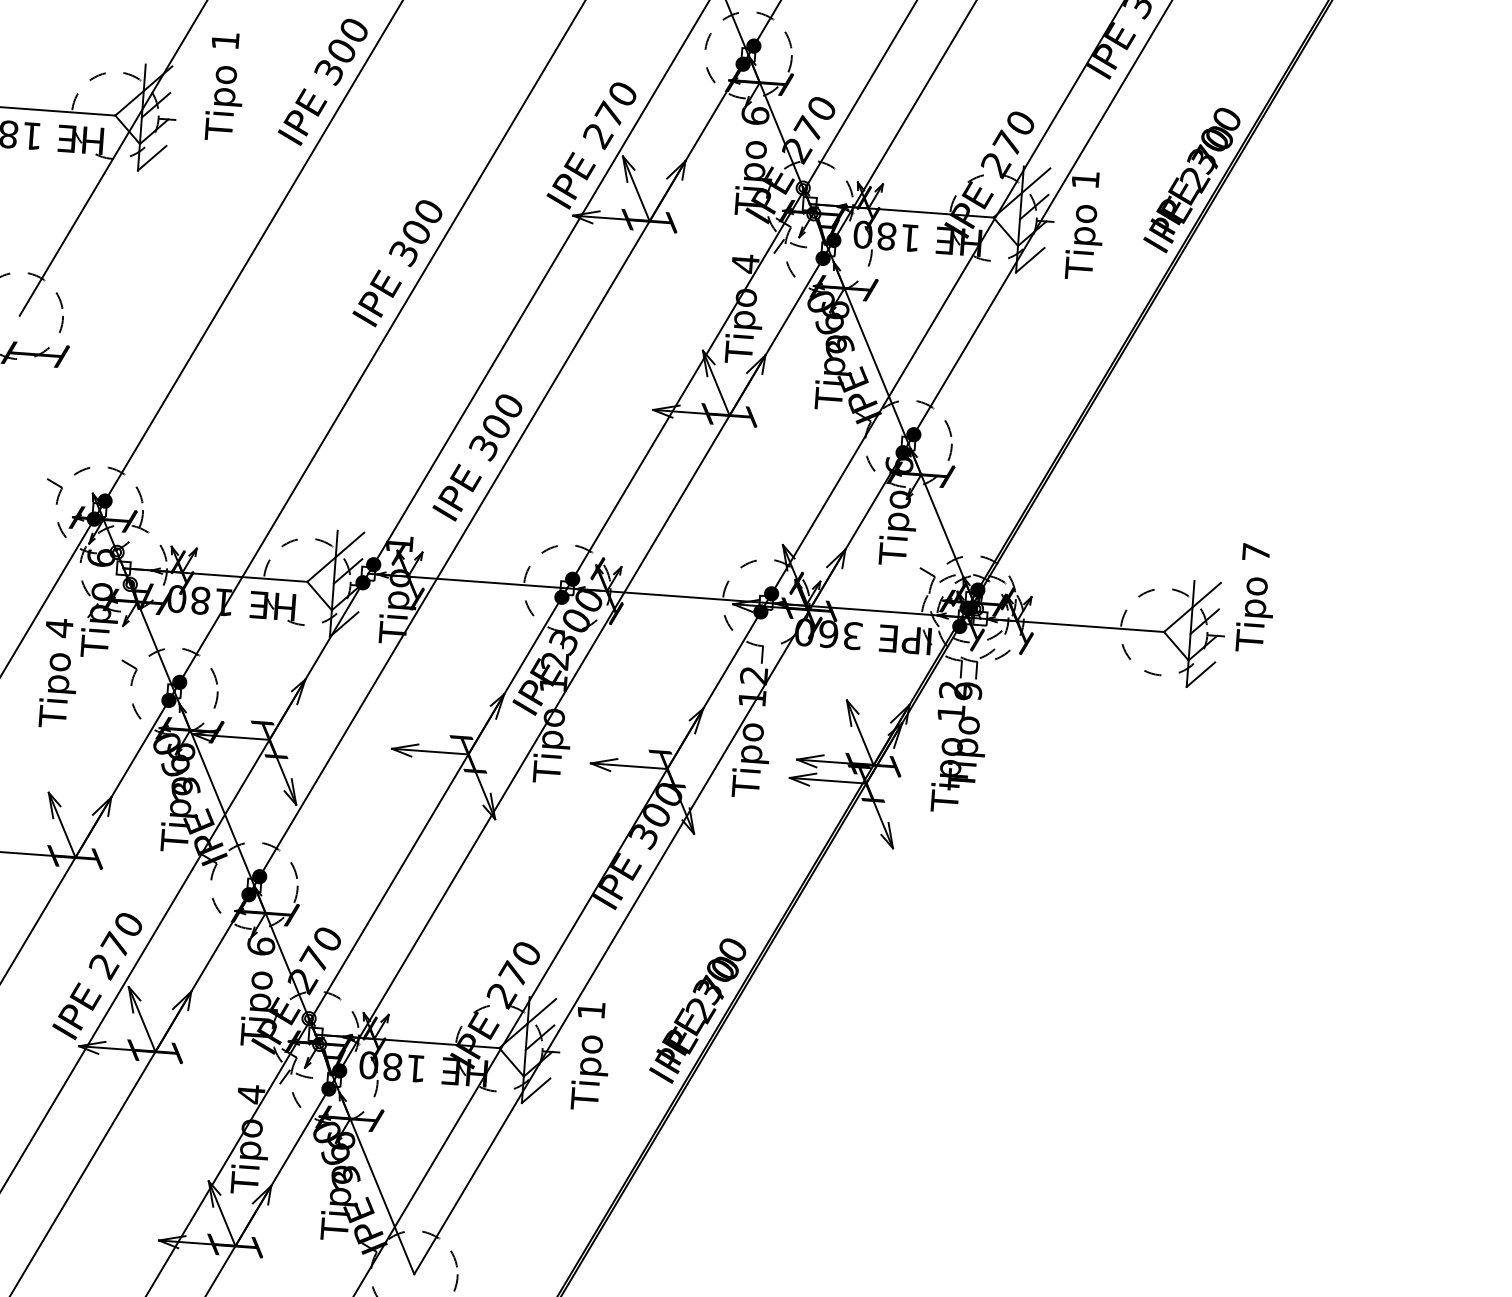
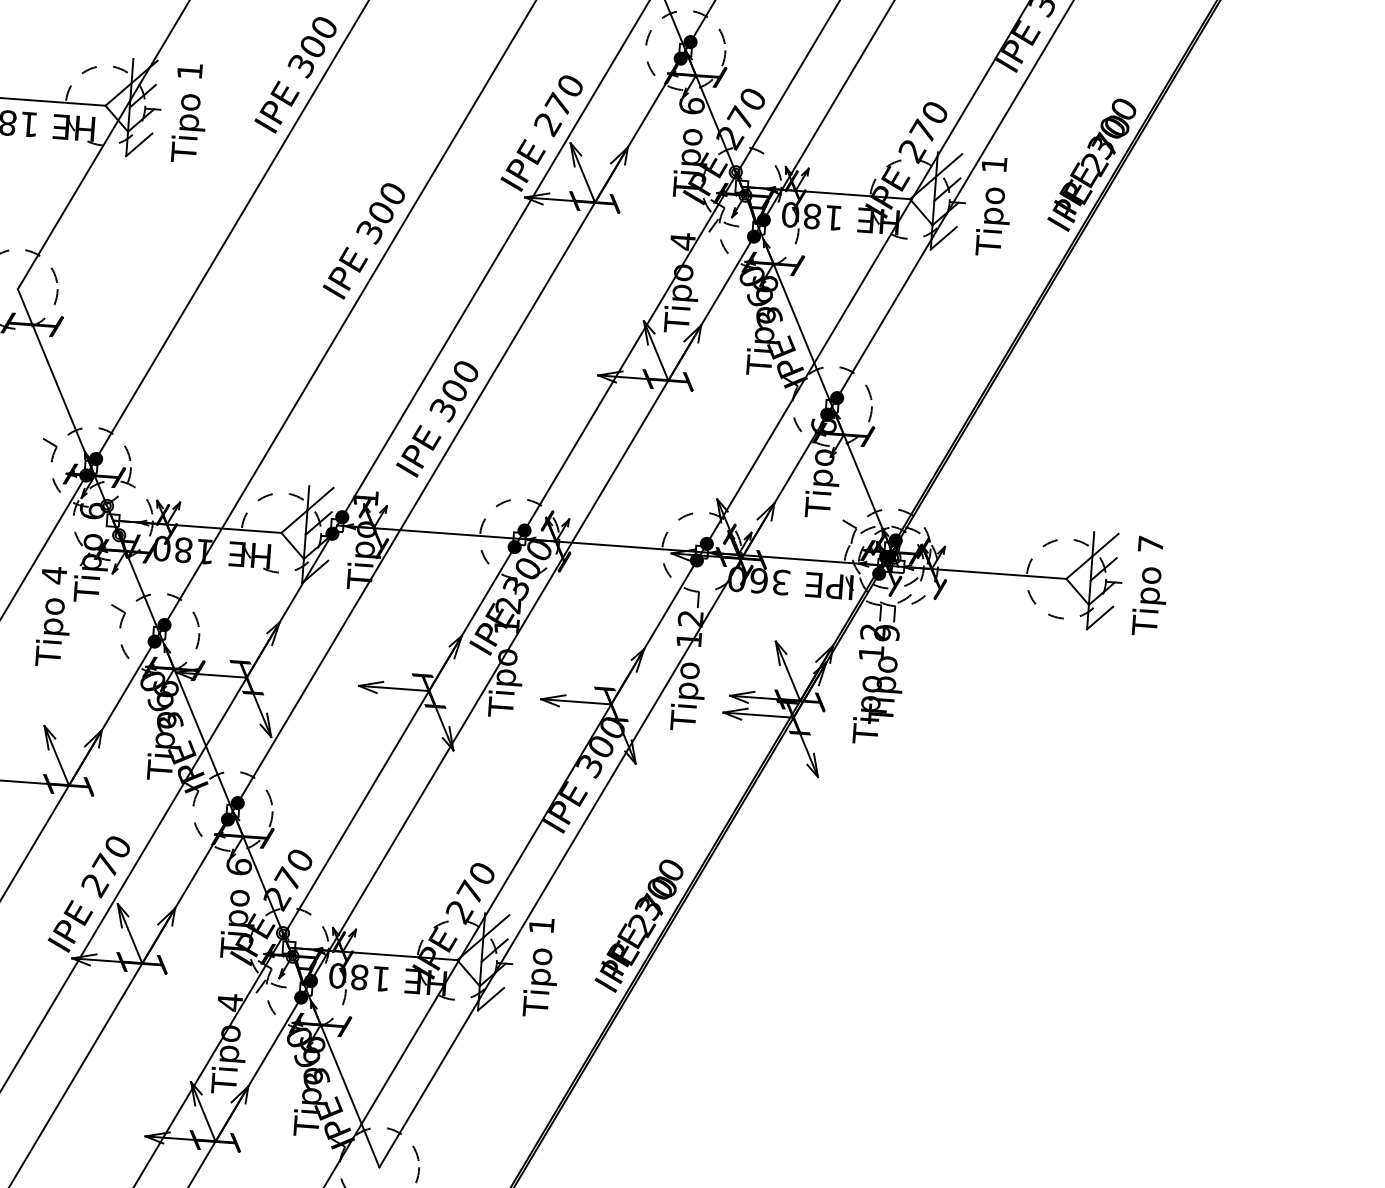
text: (223, 86) -> (188, 112), moved
line: (59, 412) -> (54, 377), added
text: (1253, 597) -> (1148, 585), moved

